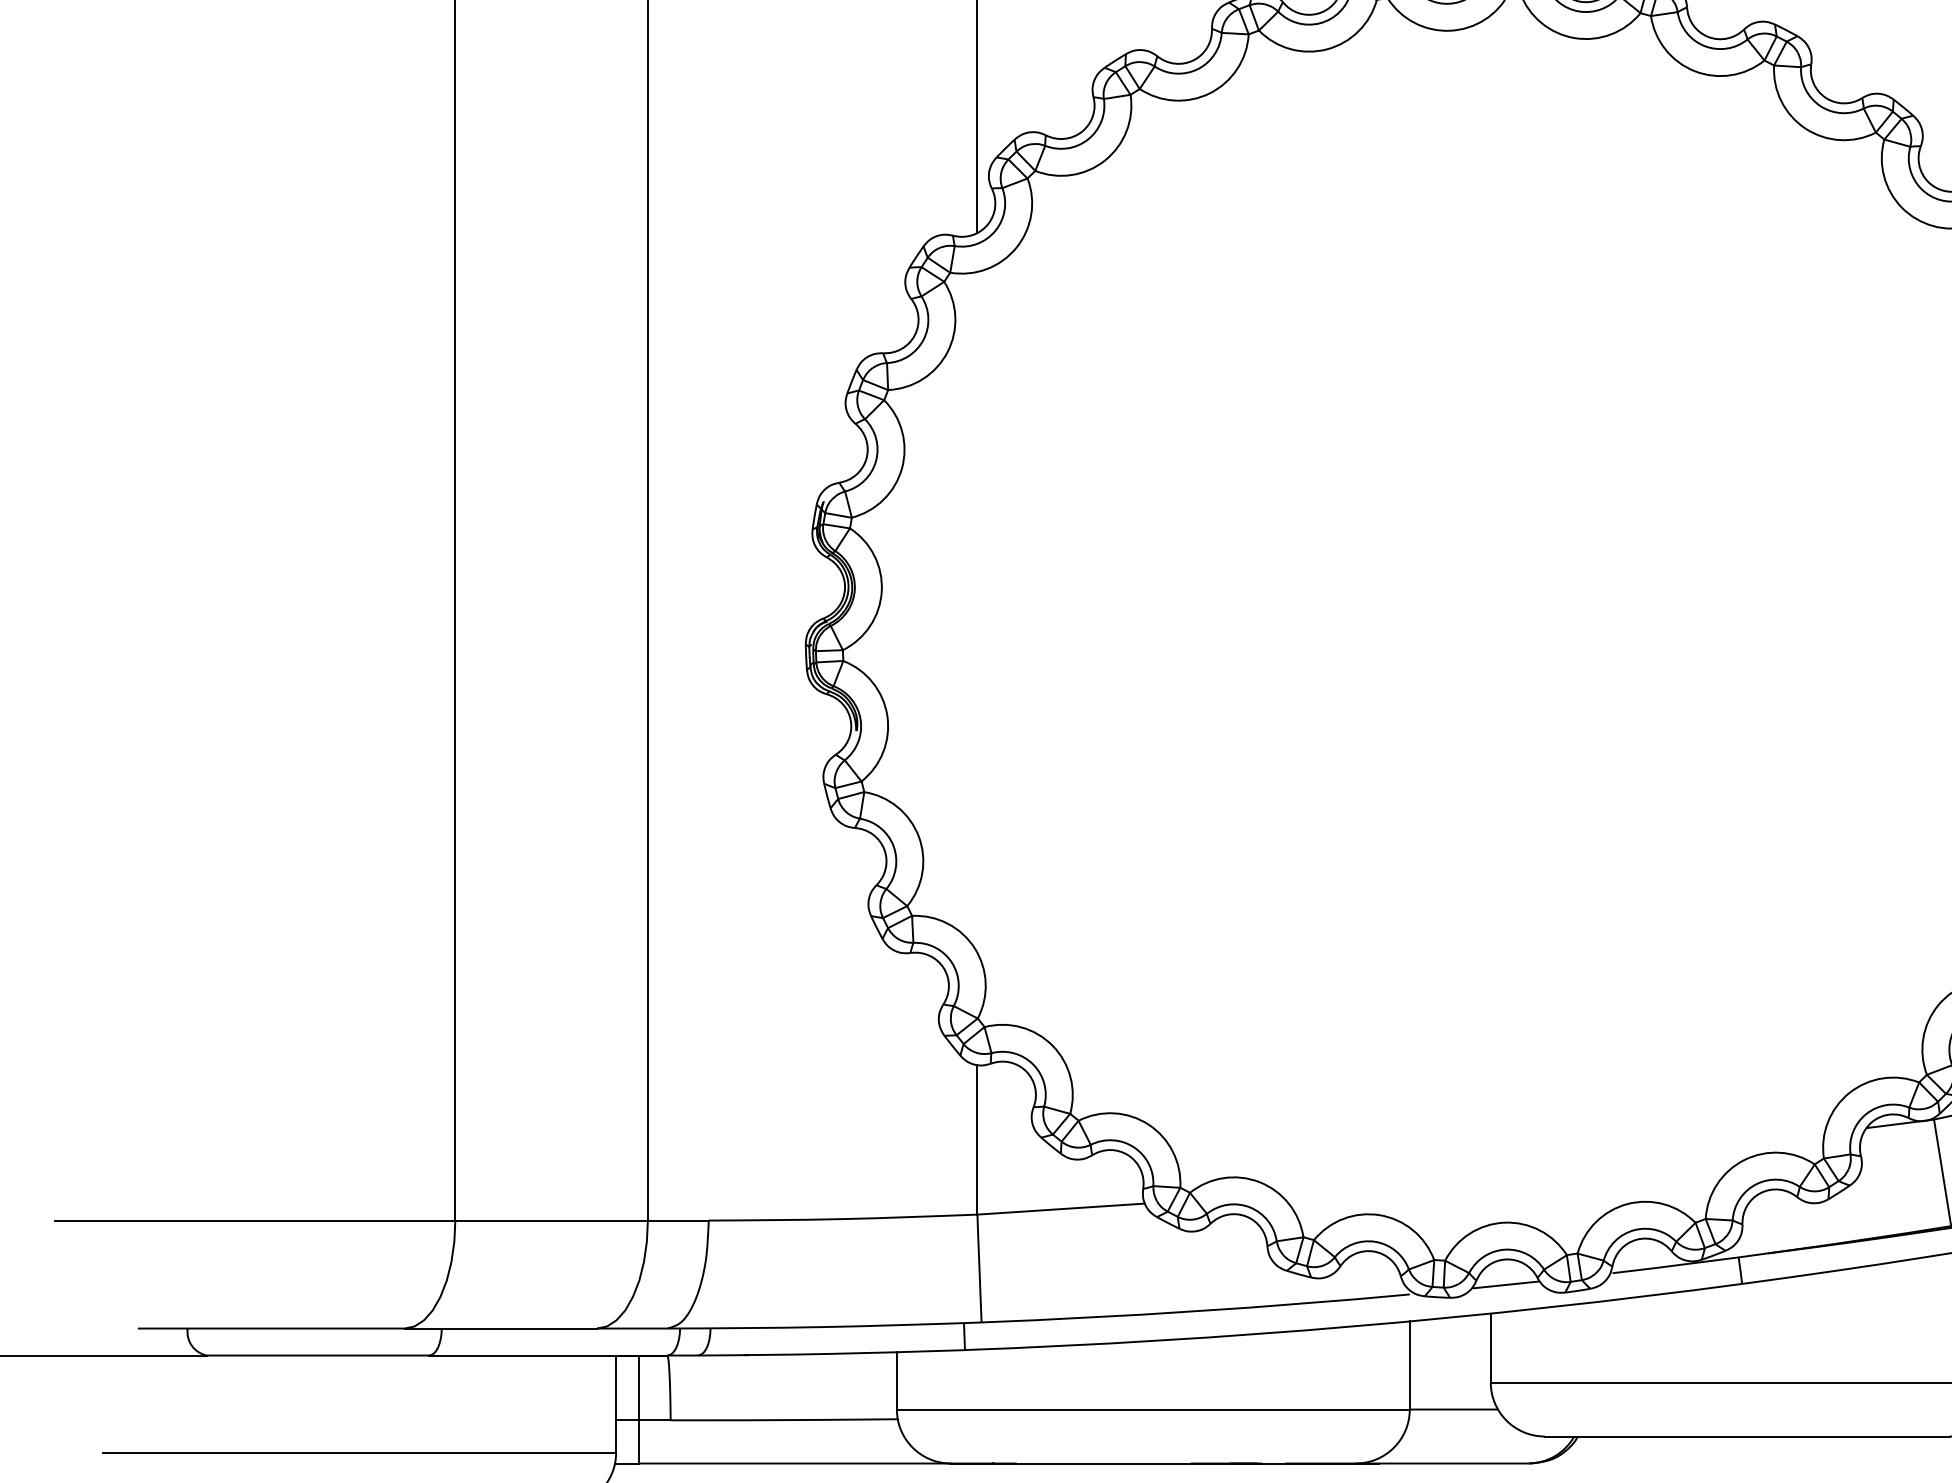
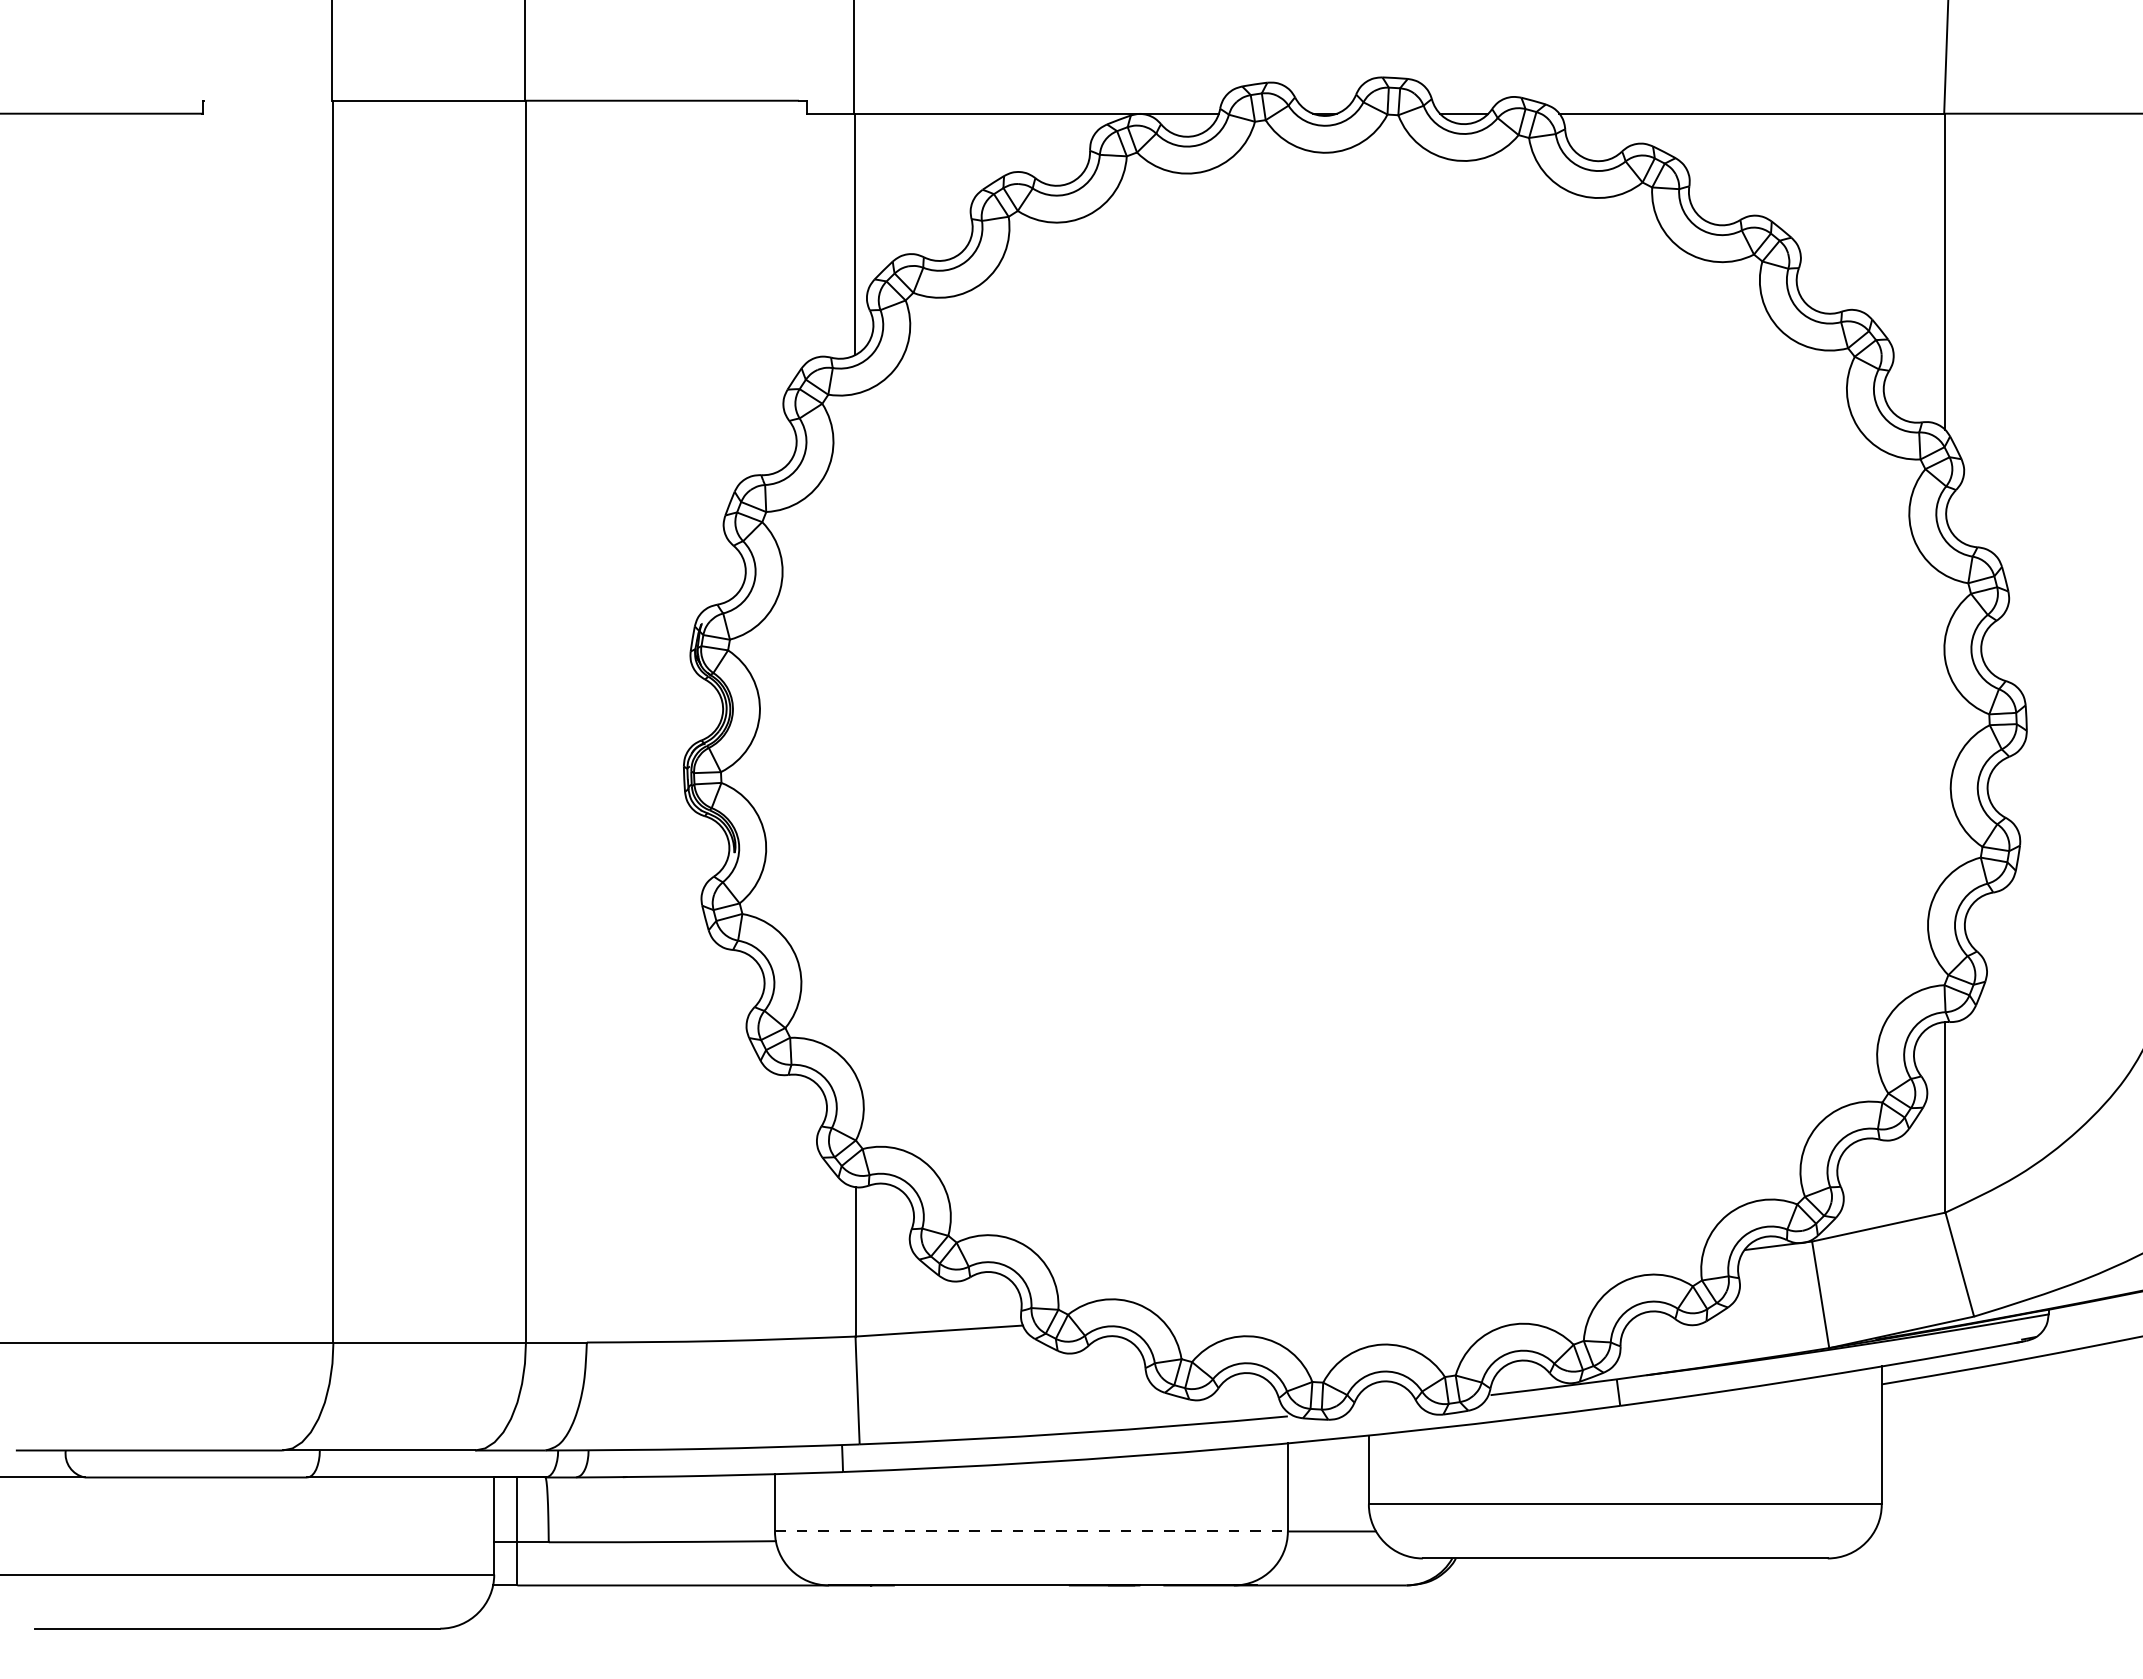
line: (1506, 1284) -> (1384, 1406), removed
line: (1153, 1409) -> (1031, 1531), solid -> dashed

